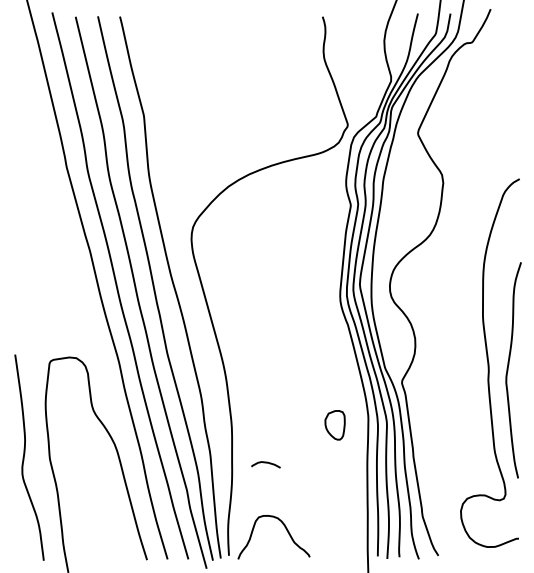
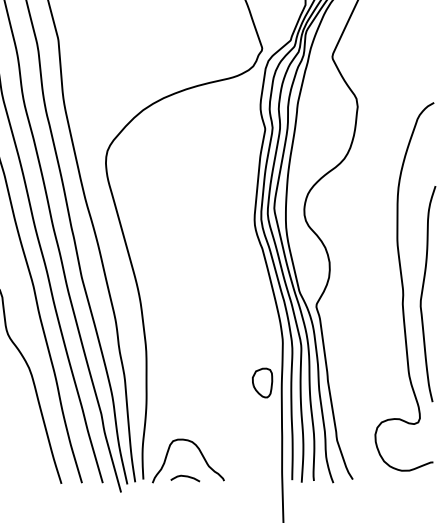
part: (334, 425) -> (261, 383), moved
curve: (265, 463) -> (184, 477), moved

